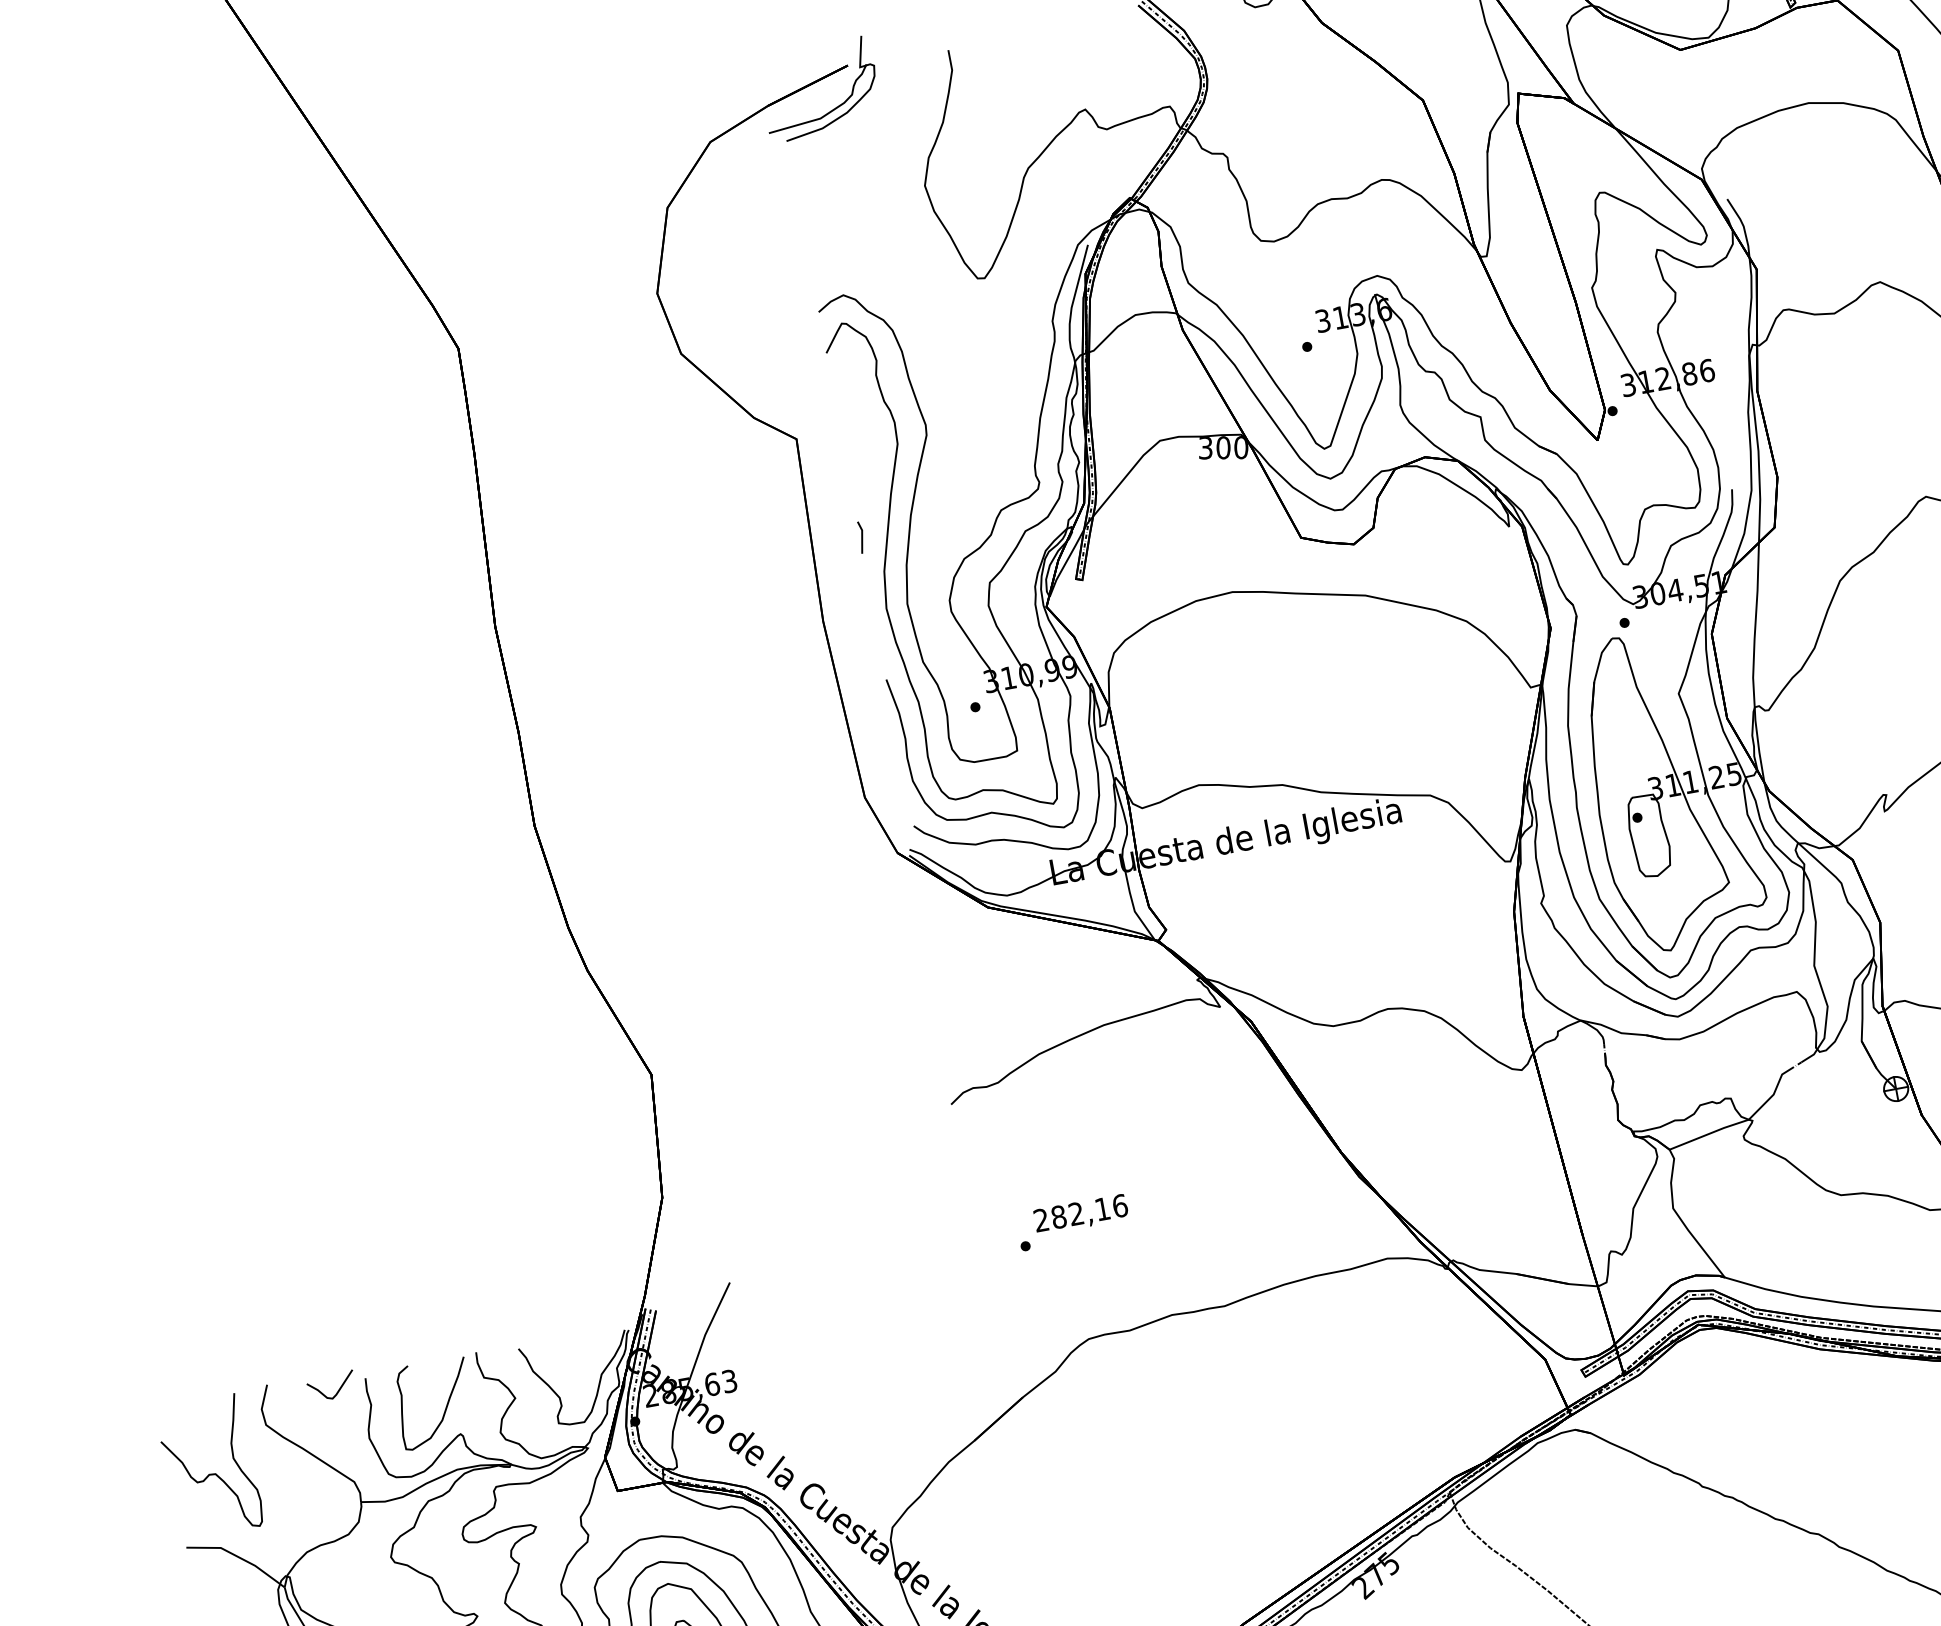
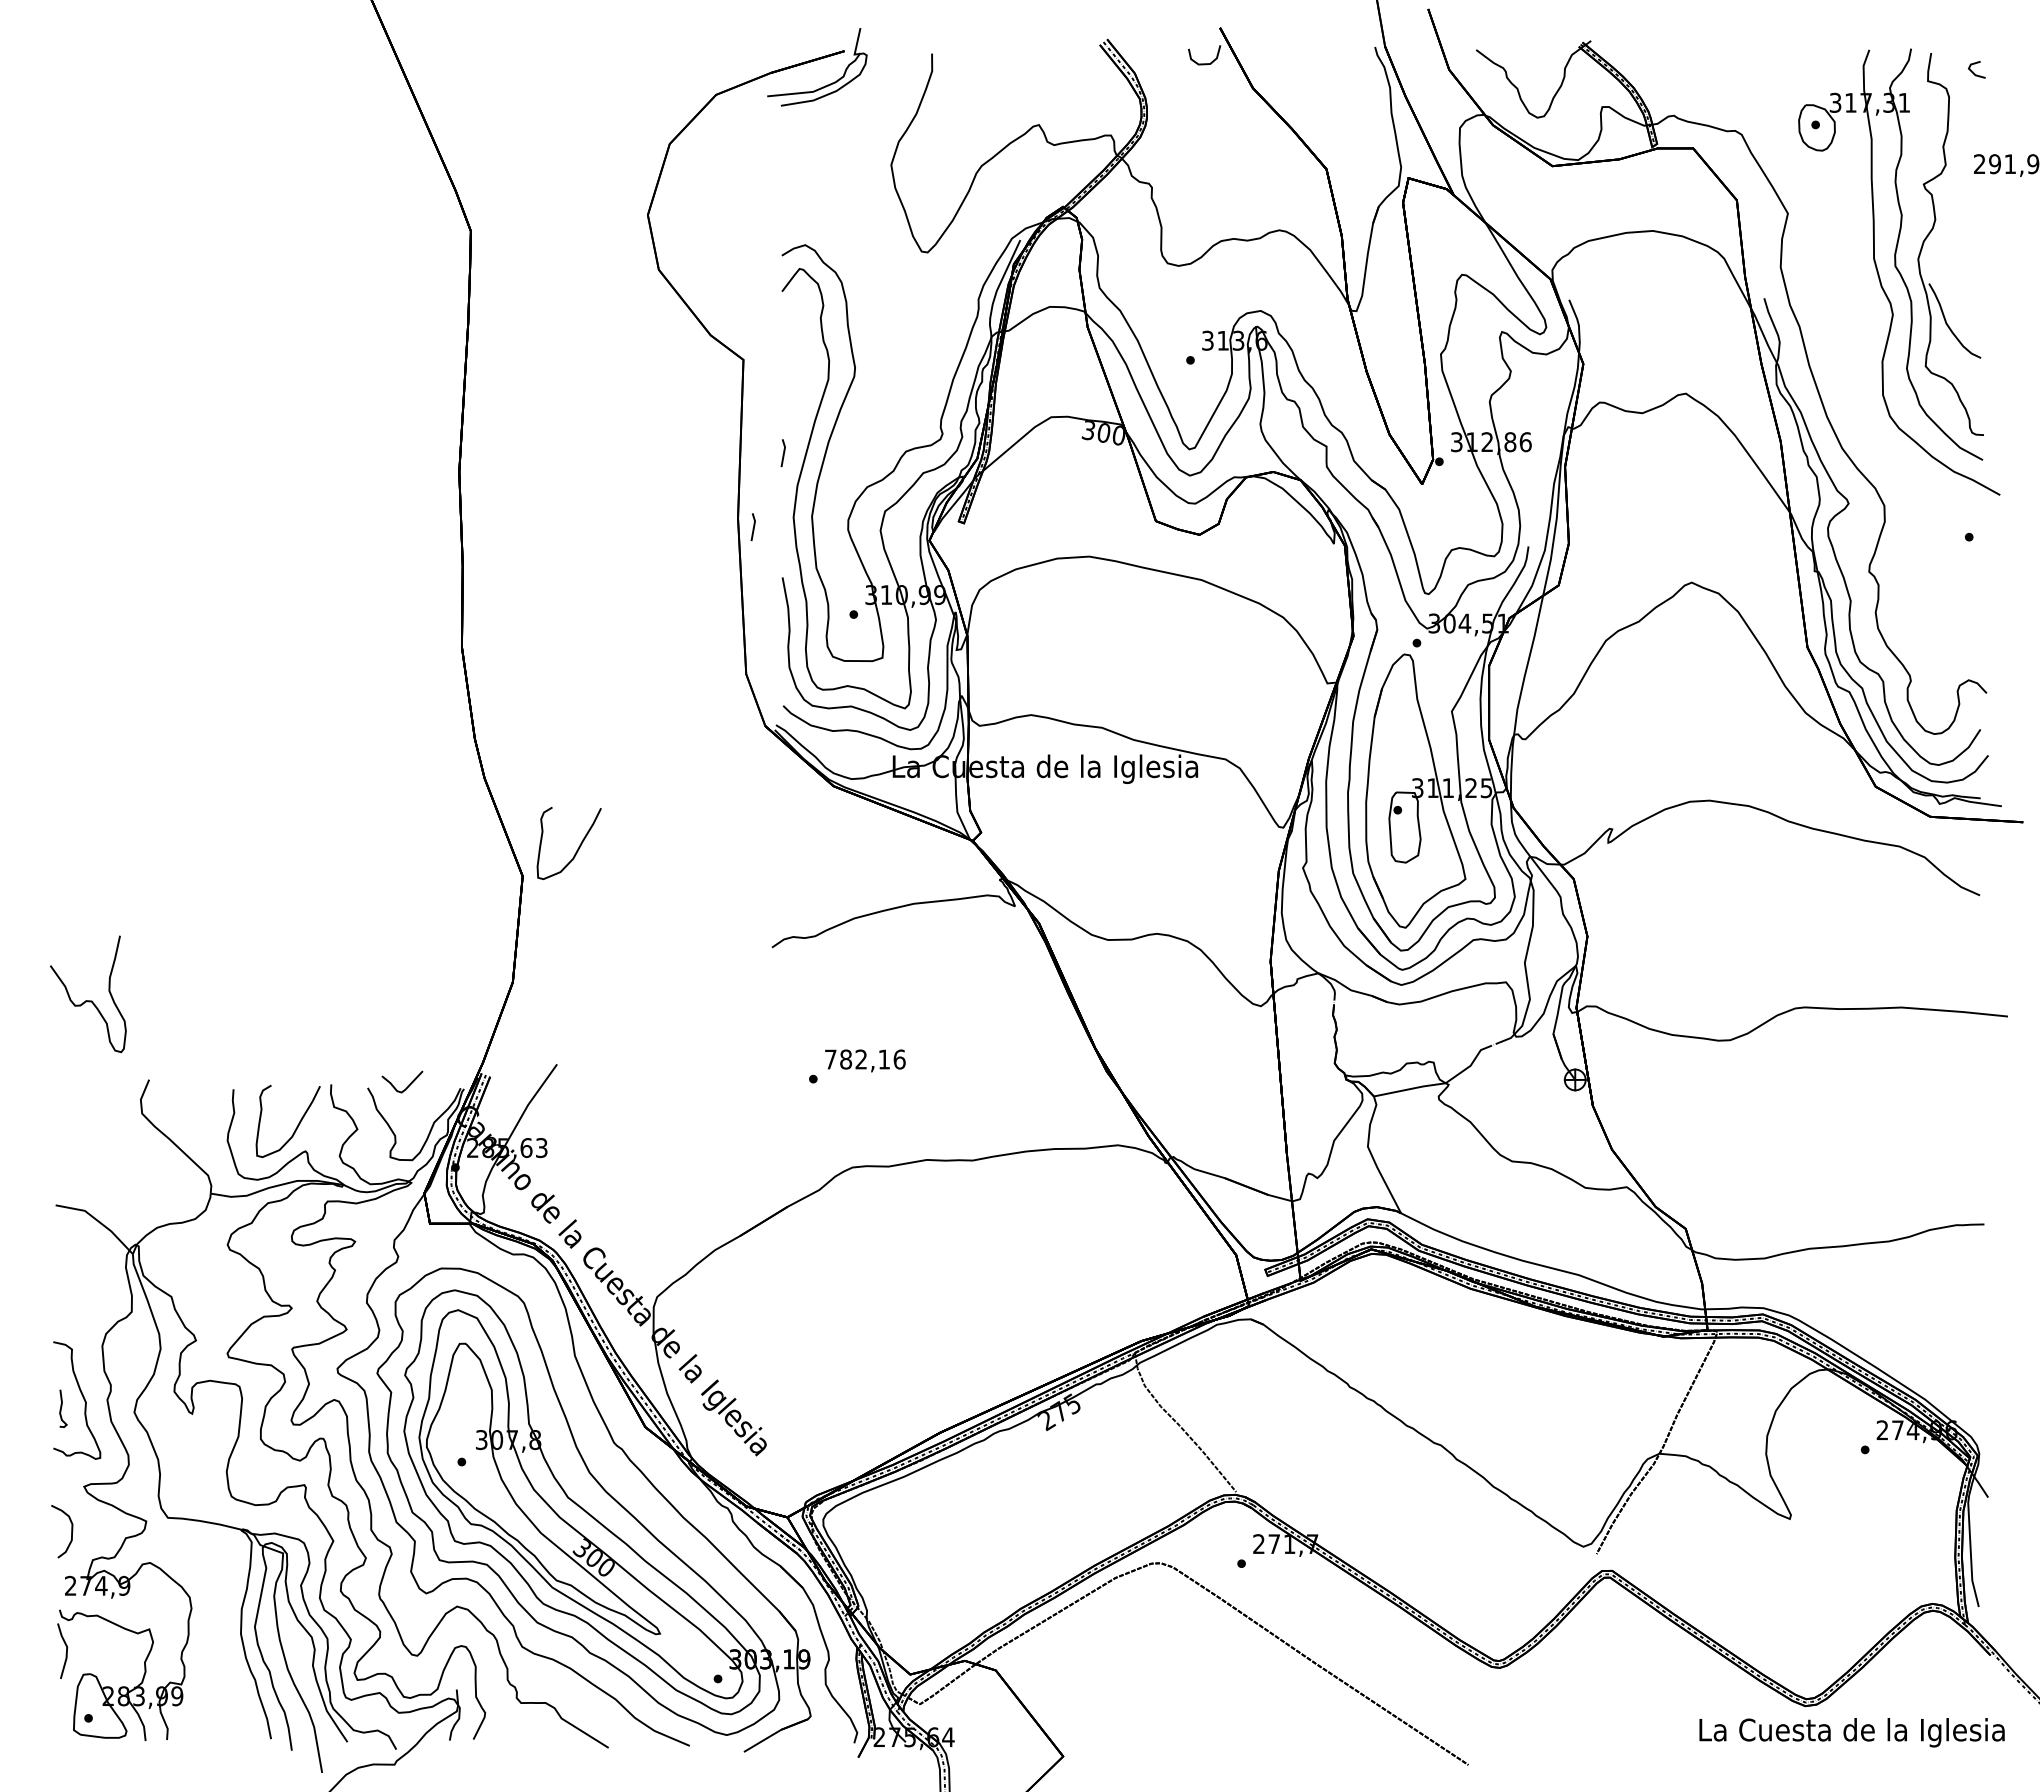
line: (842, 628) -> (753, 527), added
curve: (708, 1031) -> (577, 848), added
text: (1041, 1220) -> (830, 1059), 282,16 -> 782,16
curve: (338, 1390) -> (407, 1086), moved
curve: (211, 1473) -> (88, 1000), moved

